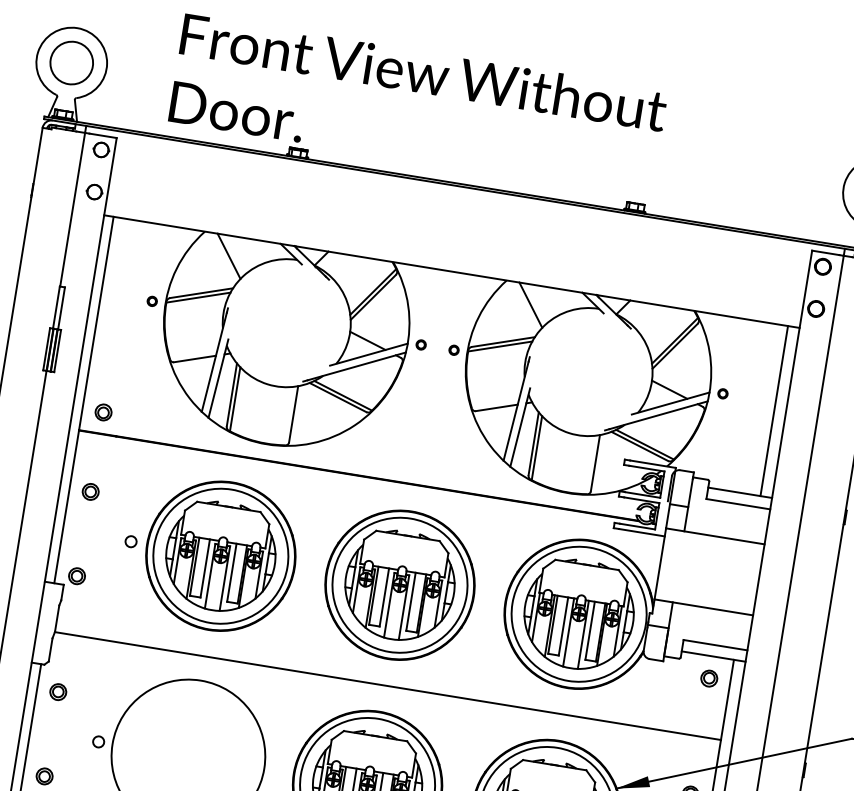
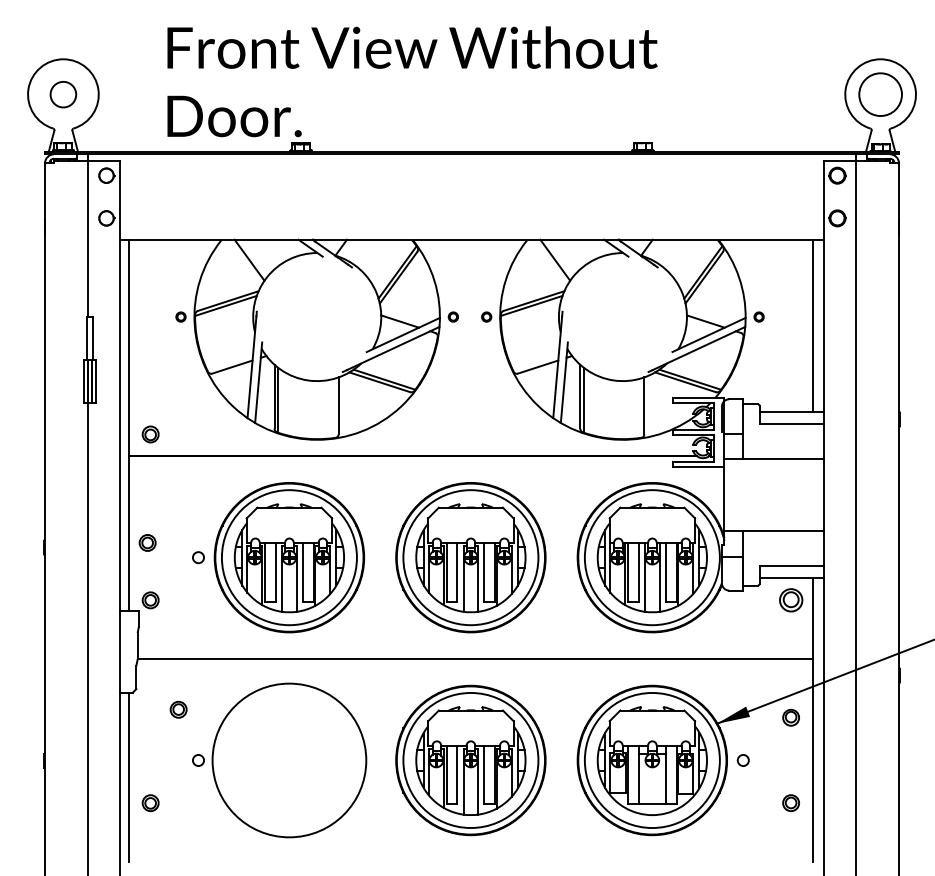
circle: (71, 62) -> (63, 94), size x0.6
part: (90, 491) -> (147, 542), moved
part: (708, 678) -> (790, 600), size x1.4
part: (58, 691) -> (178, 709), moved

